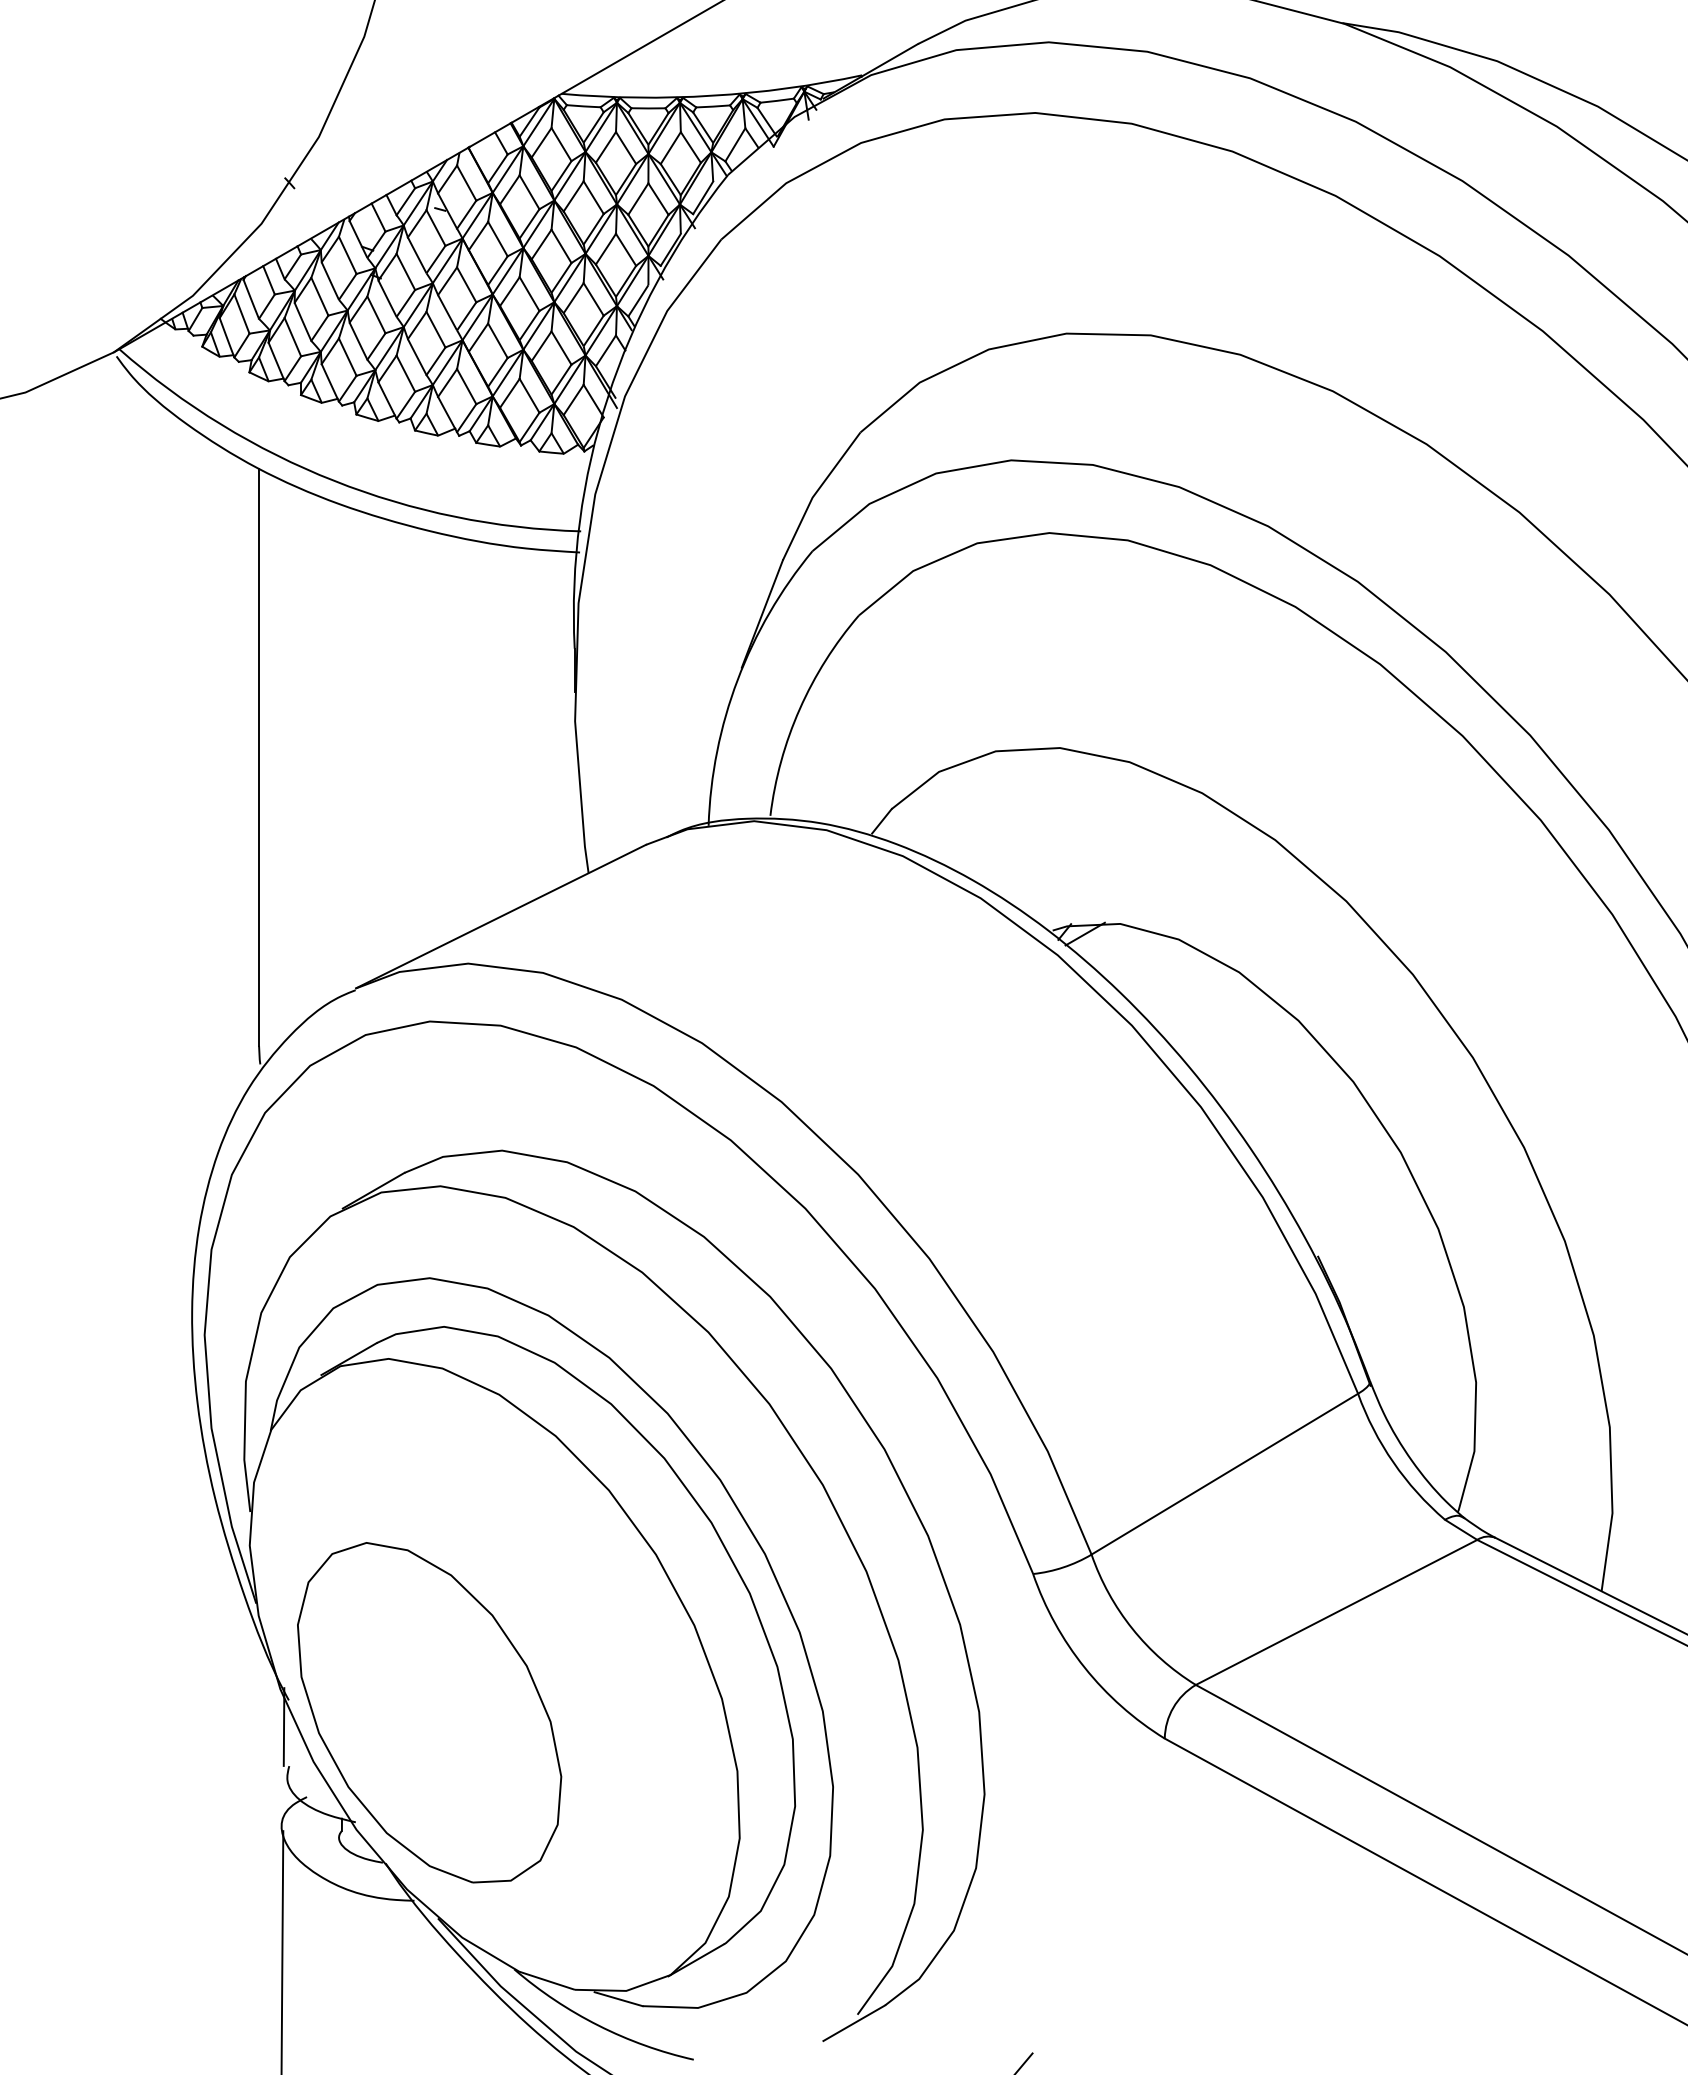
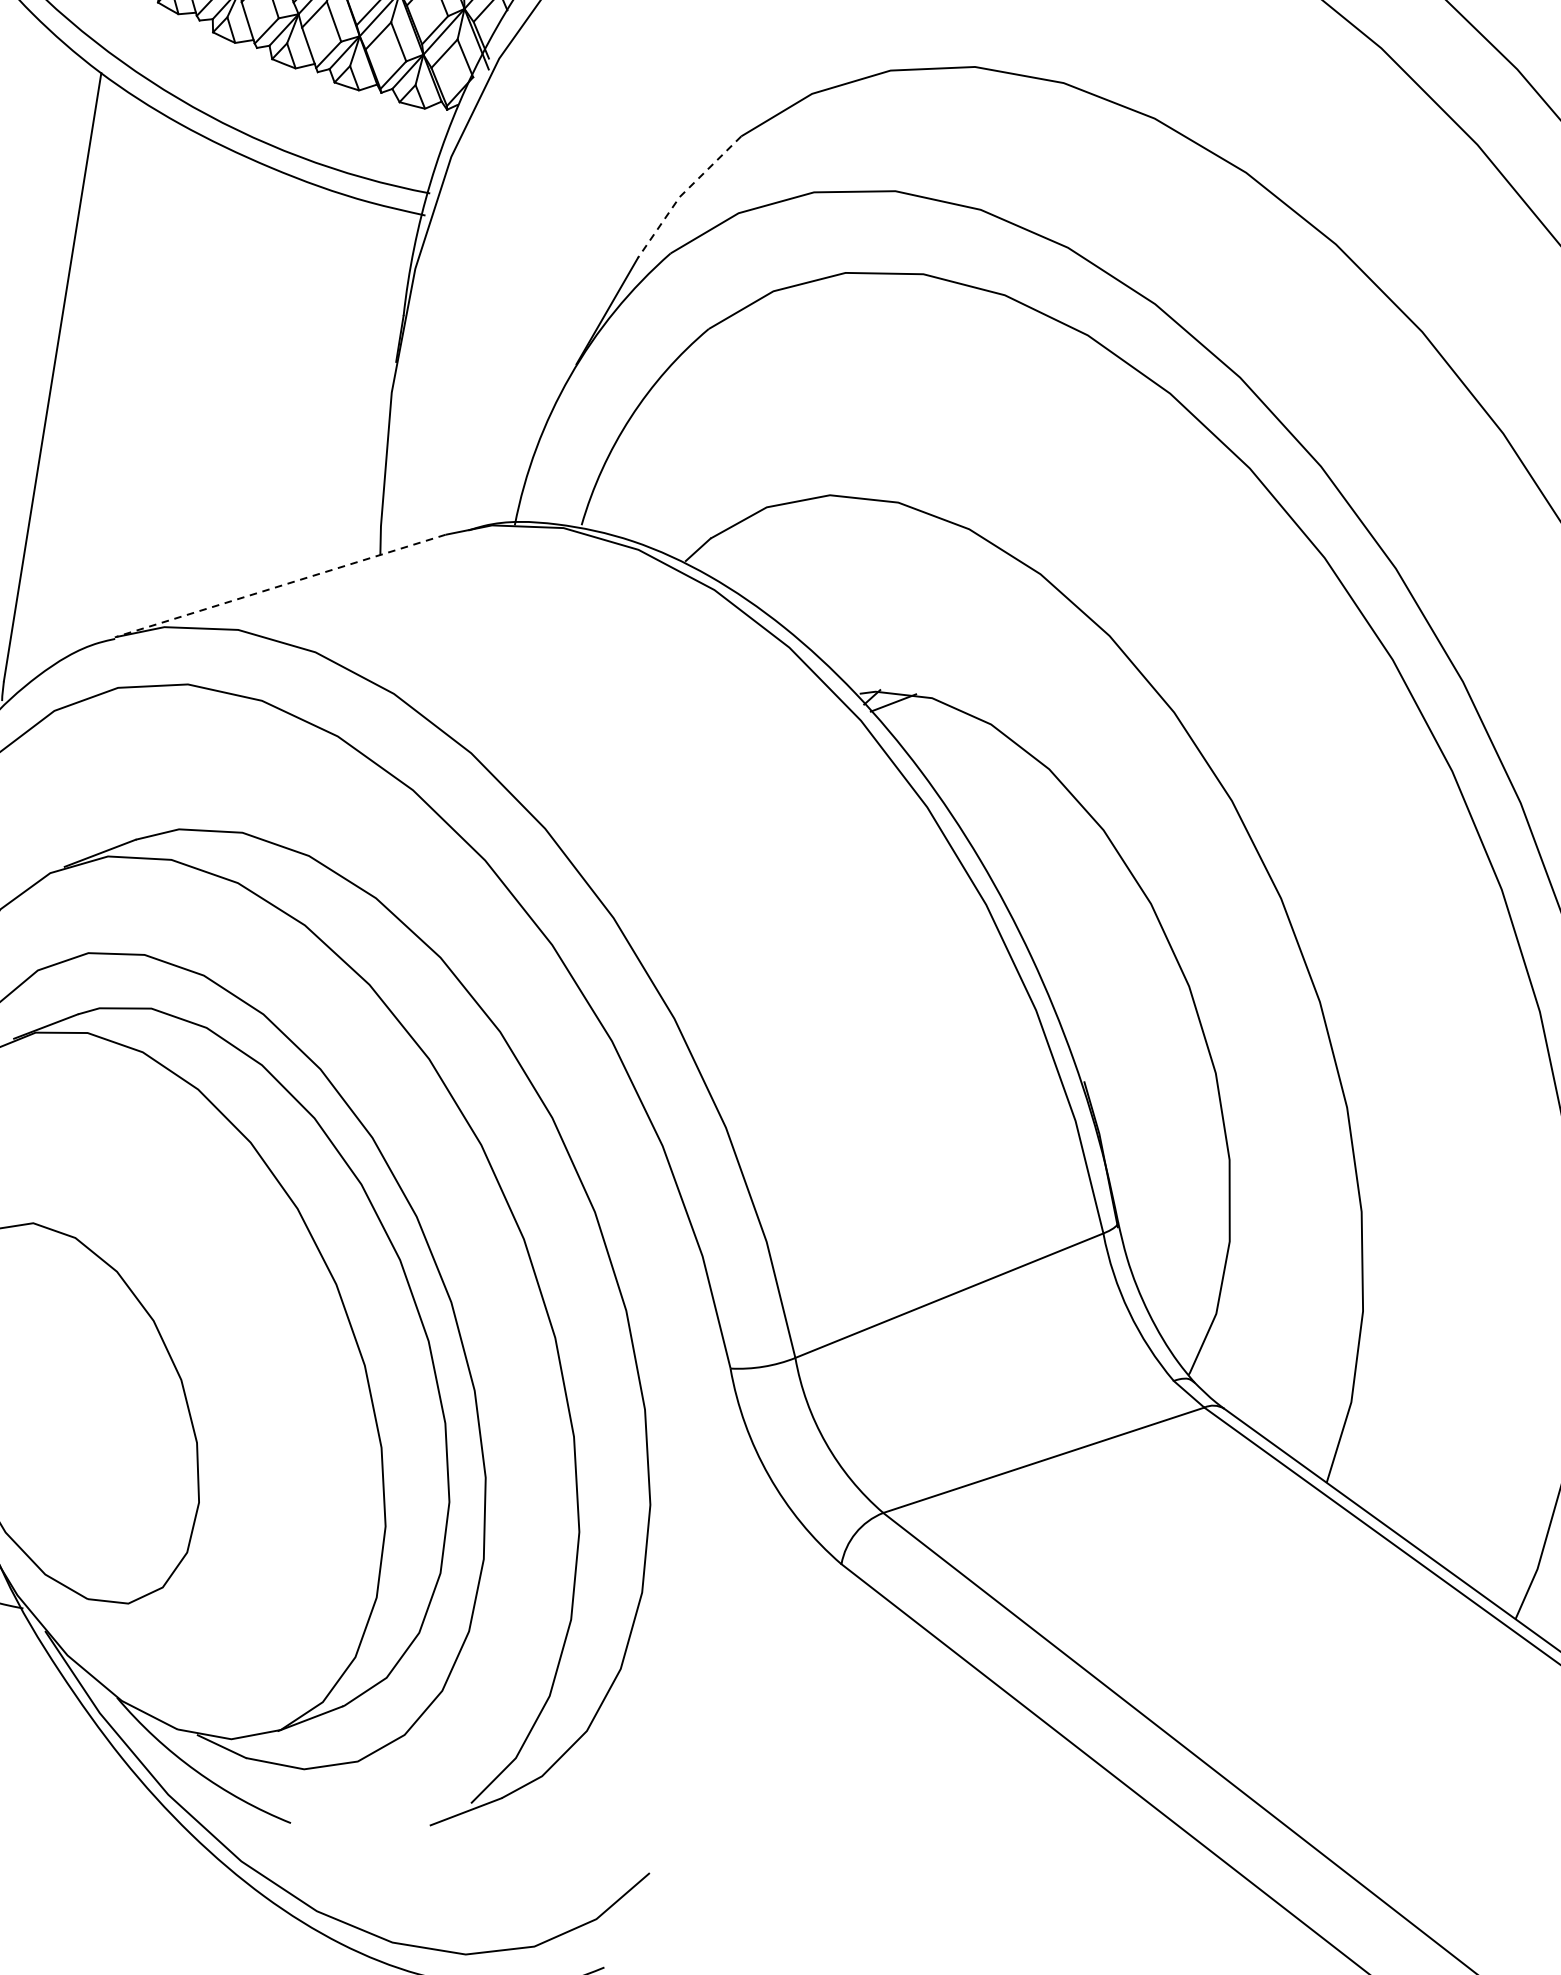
line: (815, 493) -> (683, 193), solid -> dashed
line: (500, 916) -> (280, 585), solid -> dashed

